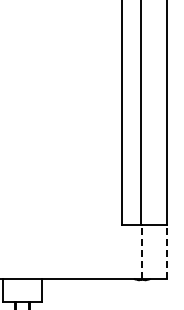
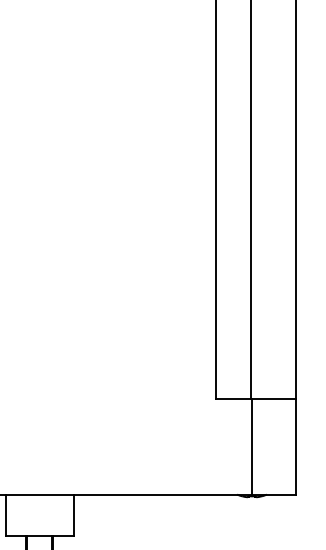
line: (142, 251) -> (252, 446), dashed -> solid
line: (166, 251) -> (295, 446), dashed -> solid

